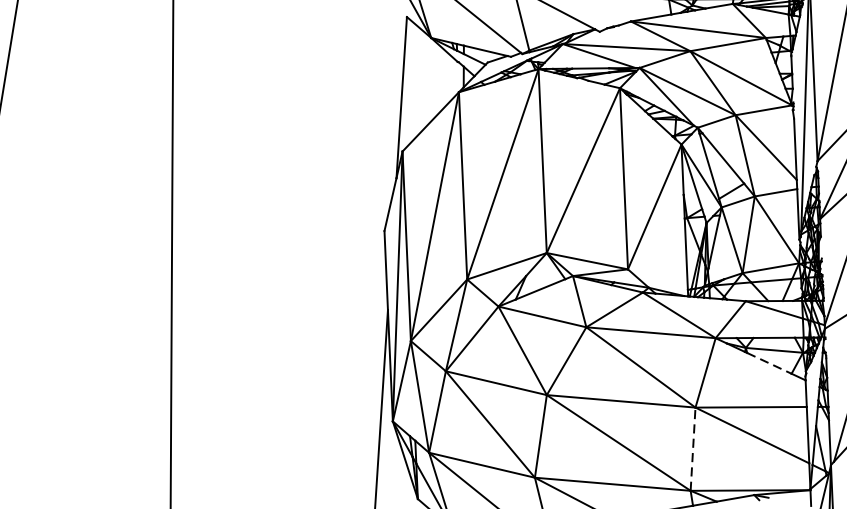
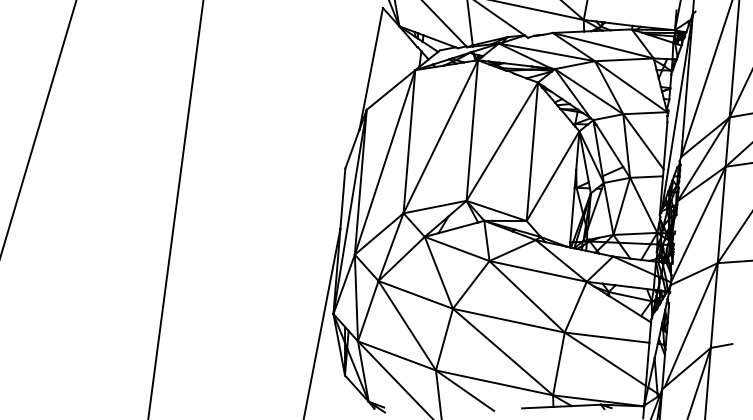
line: (769, 363) -> (625, 306), dashed -> solid
line: (692, 448) -> (558, 363), dashed -> solid

